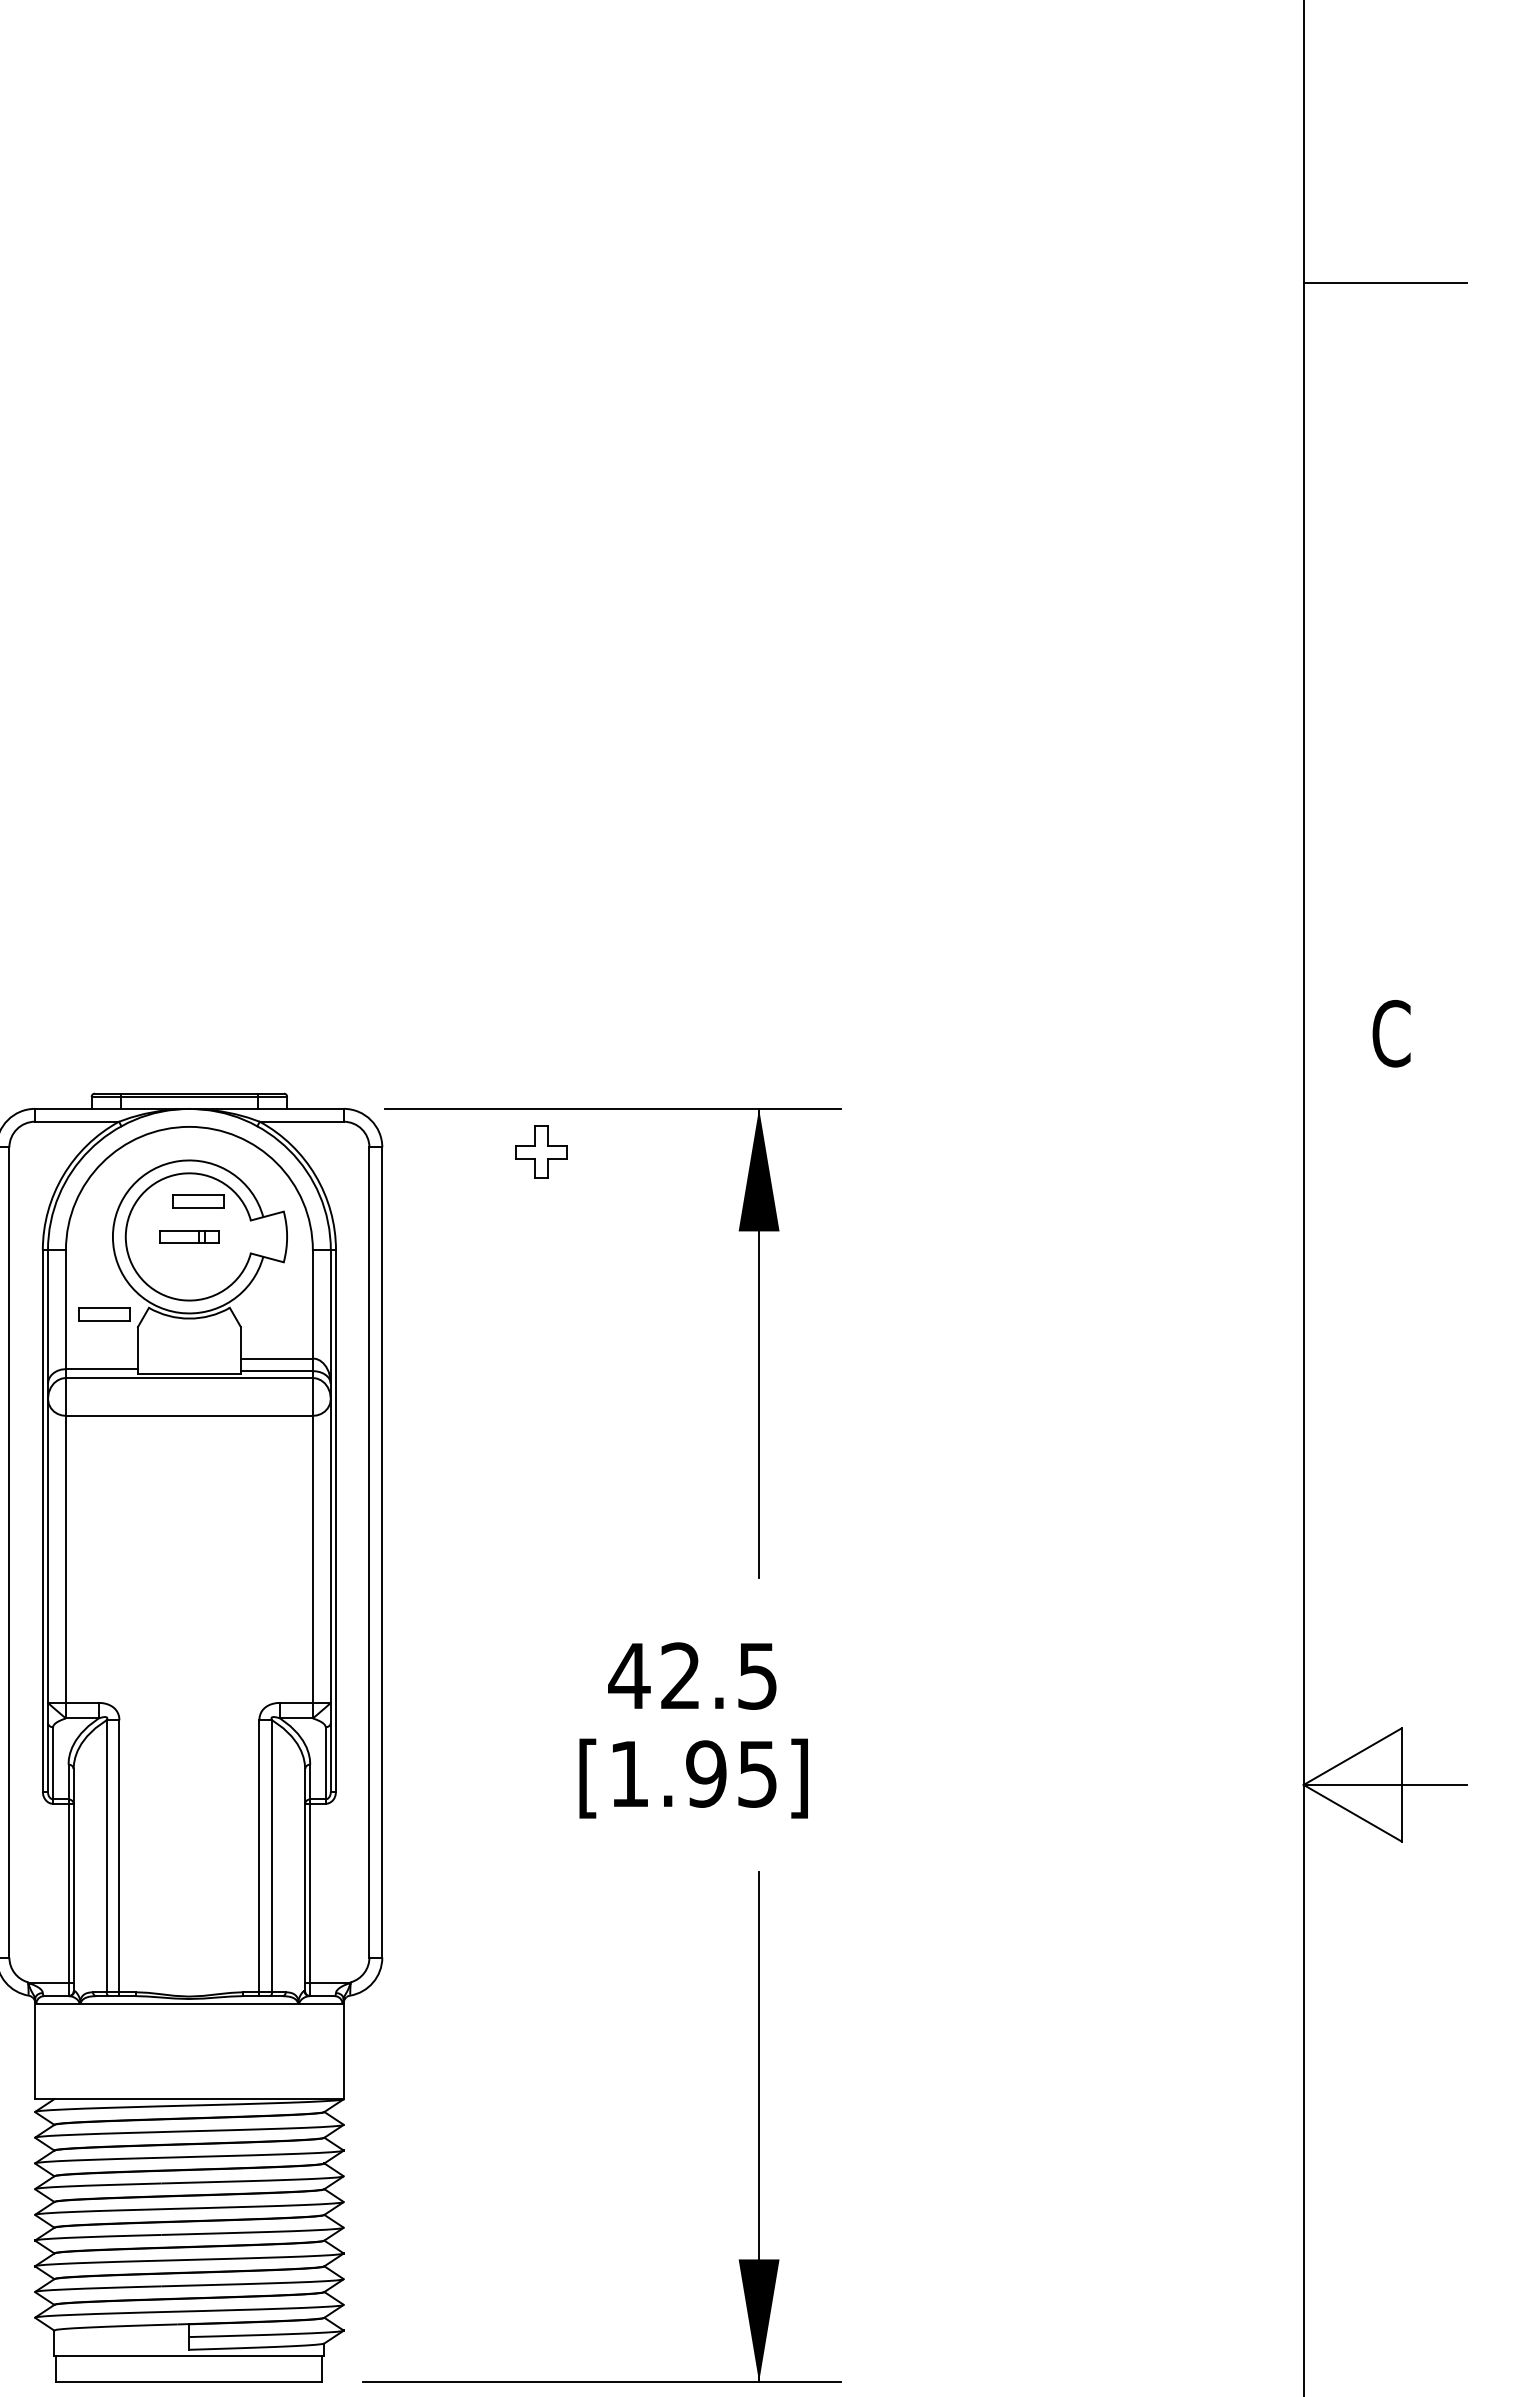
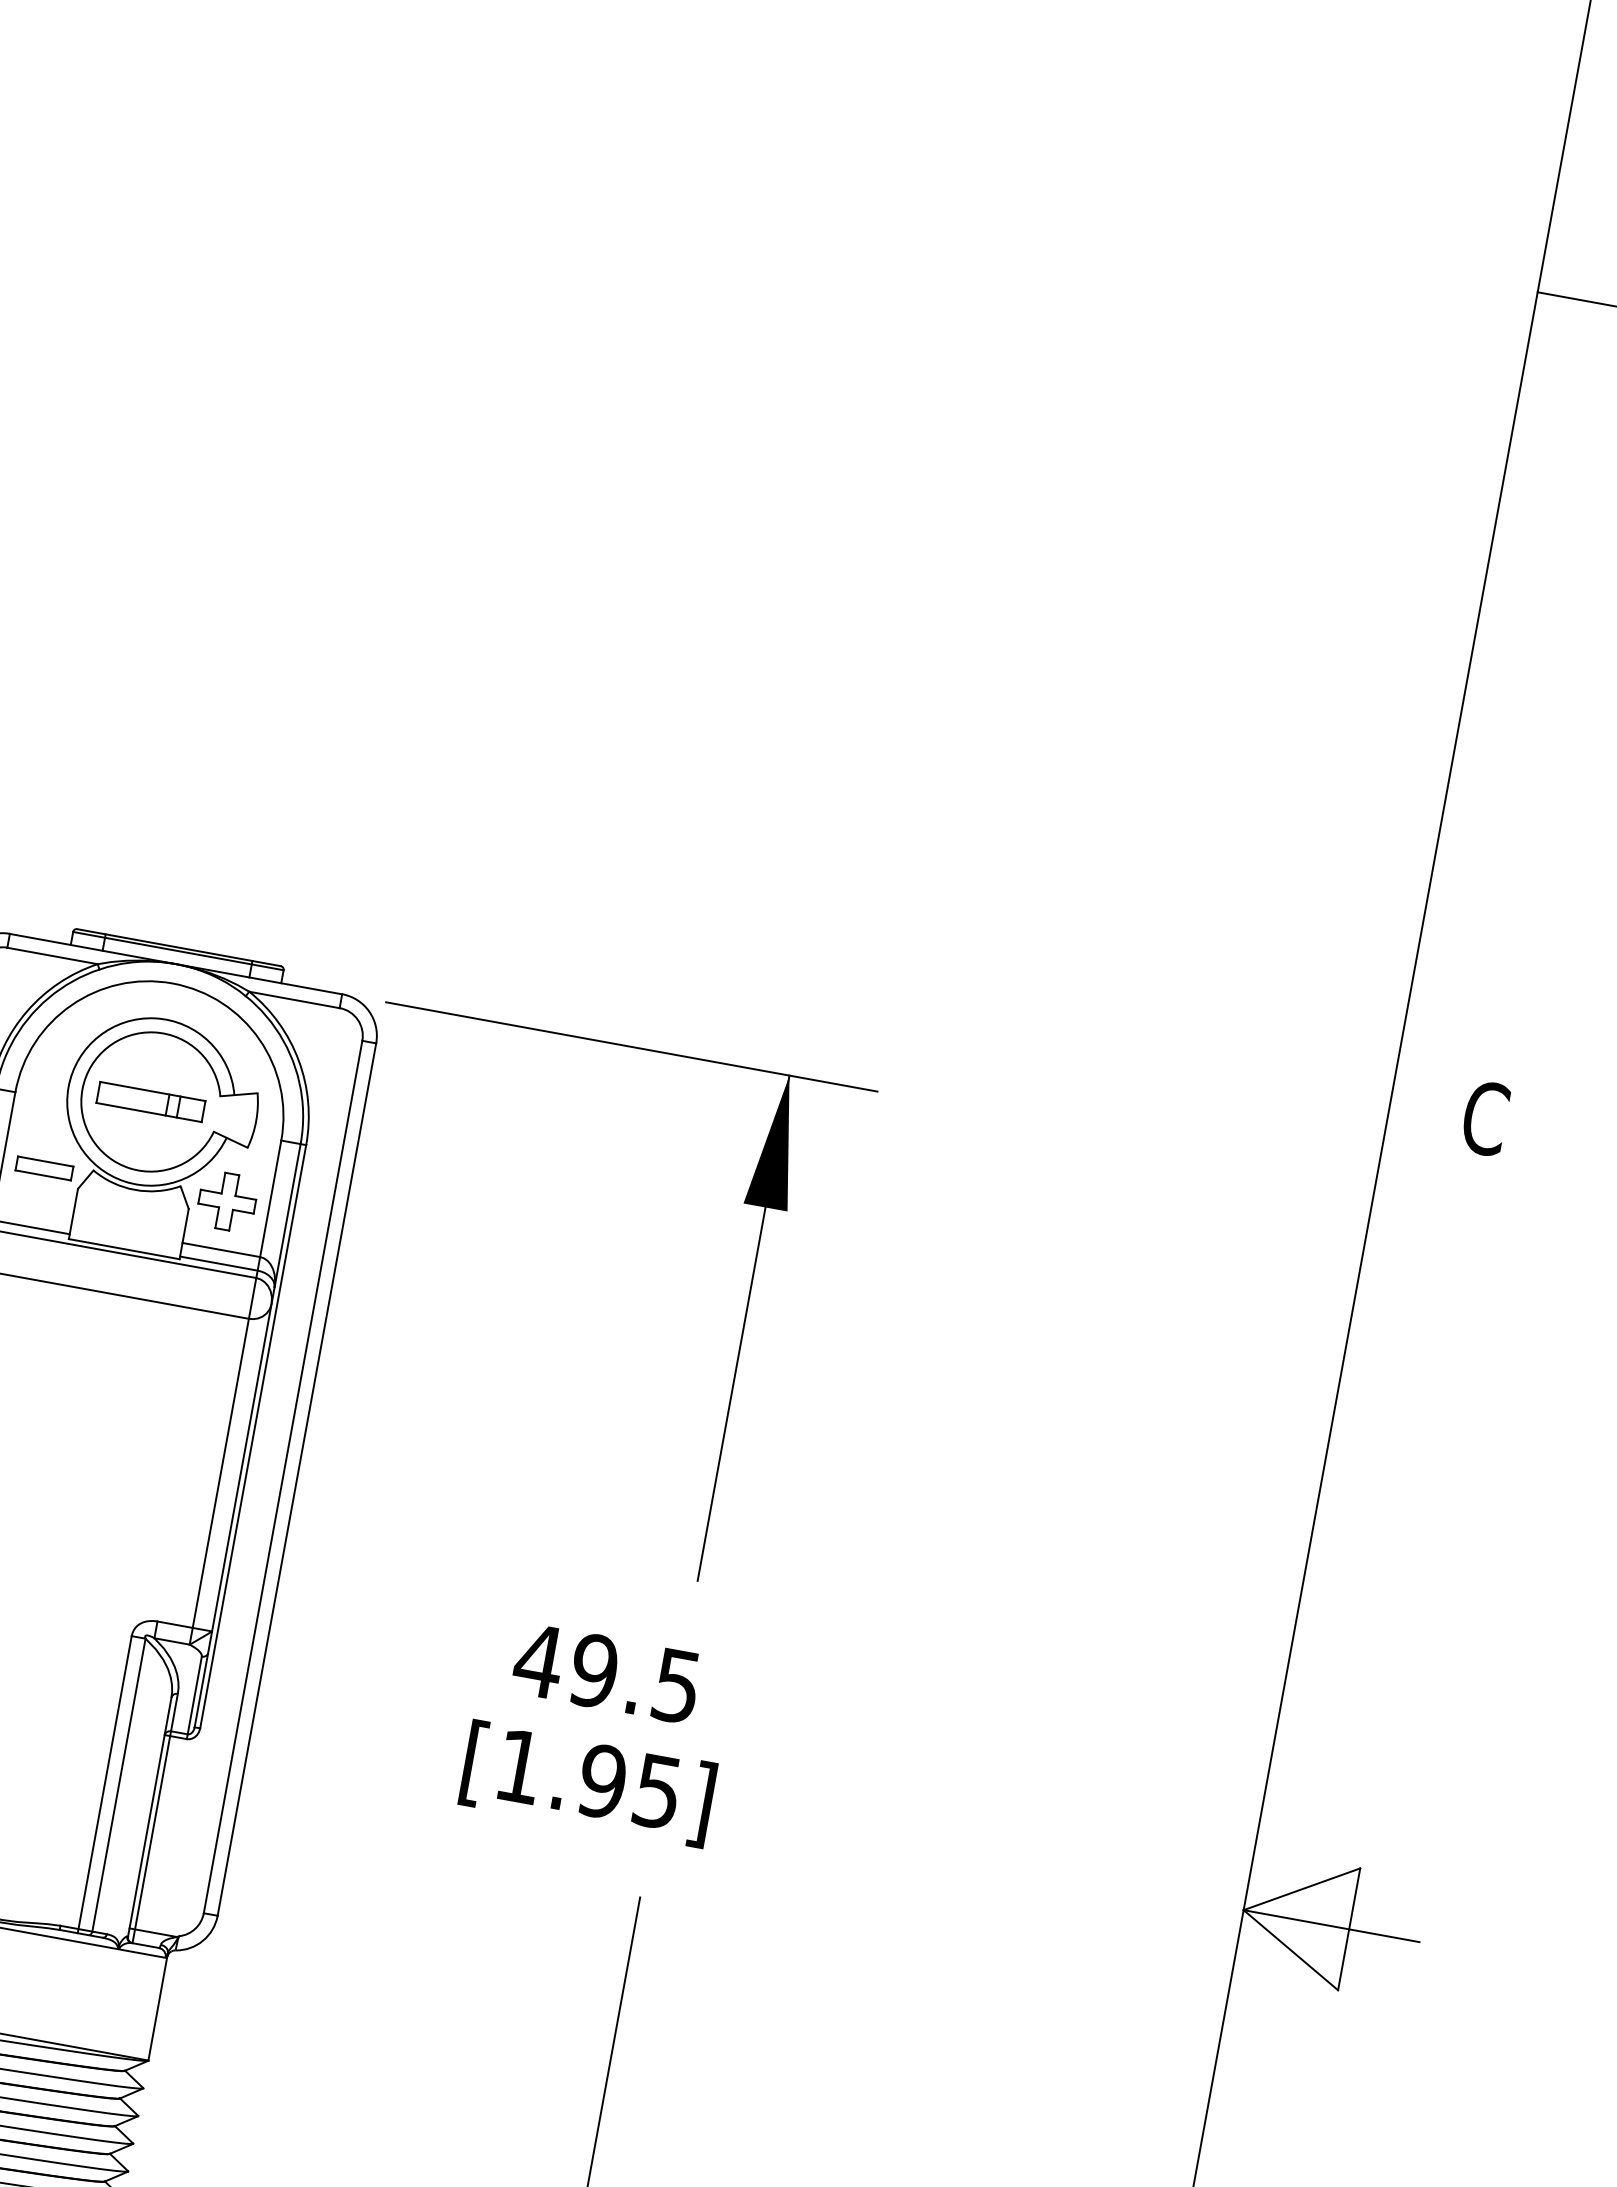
part: (541, 1151) -> (227, 1201), moved
part: (198, 1201) -> (167, 1065), removed
part: (189, 1236) -> (151, 1101), size x1.67
text: (680, 1675) -> (593, 1670), 42.5 -> 49.5

